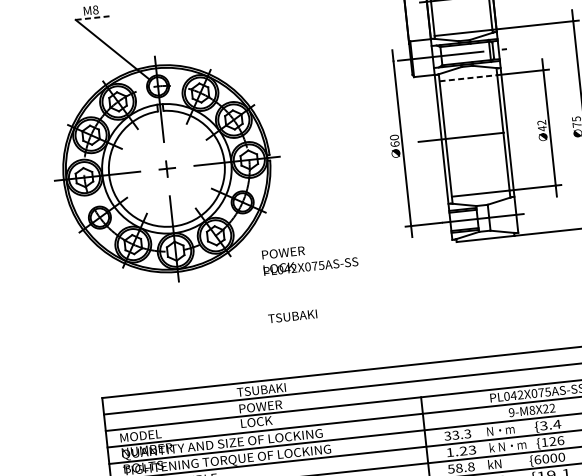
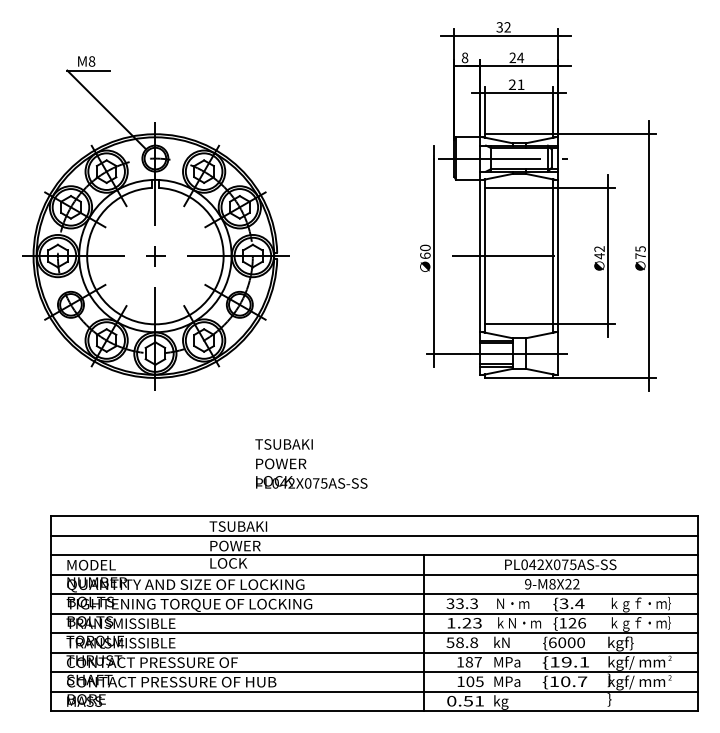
line: (94, 17) -> (89, 70), dashed -> solid
line: (468, 77) -> (519, 187), dashed -> solid
text: (309, 258) -> (311, 473), moved

